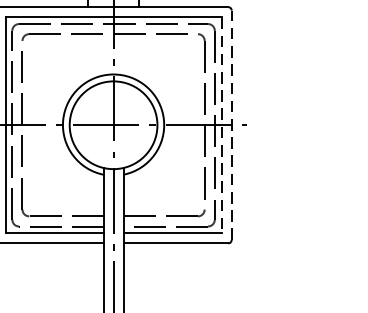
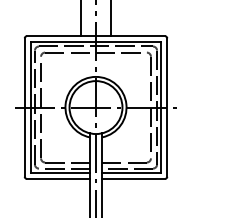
line: (232, 125) -> (167, 107), dashed -> solid
line: (222, 126) -> (161, 108), dashed -> solid

